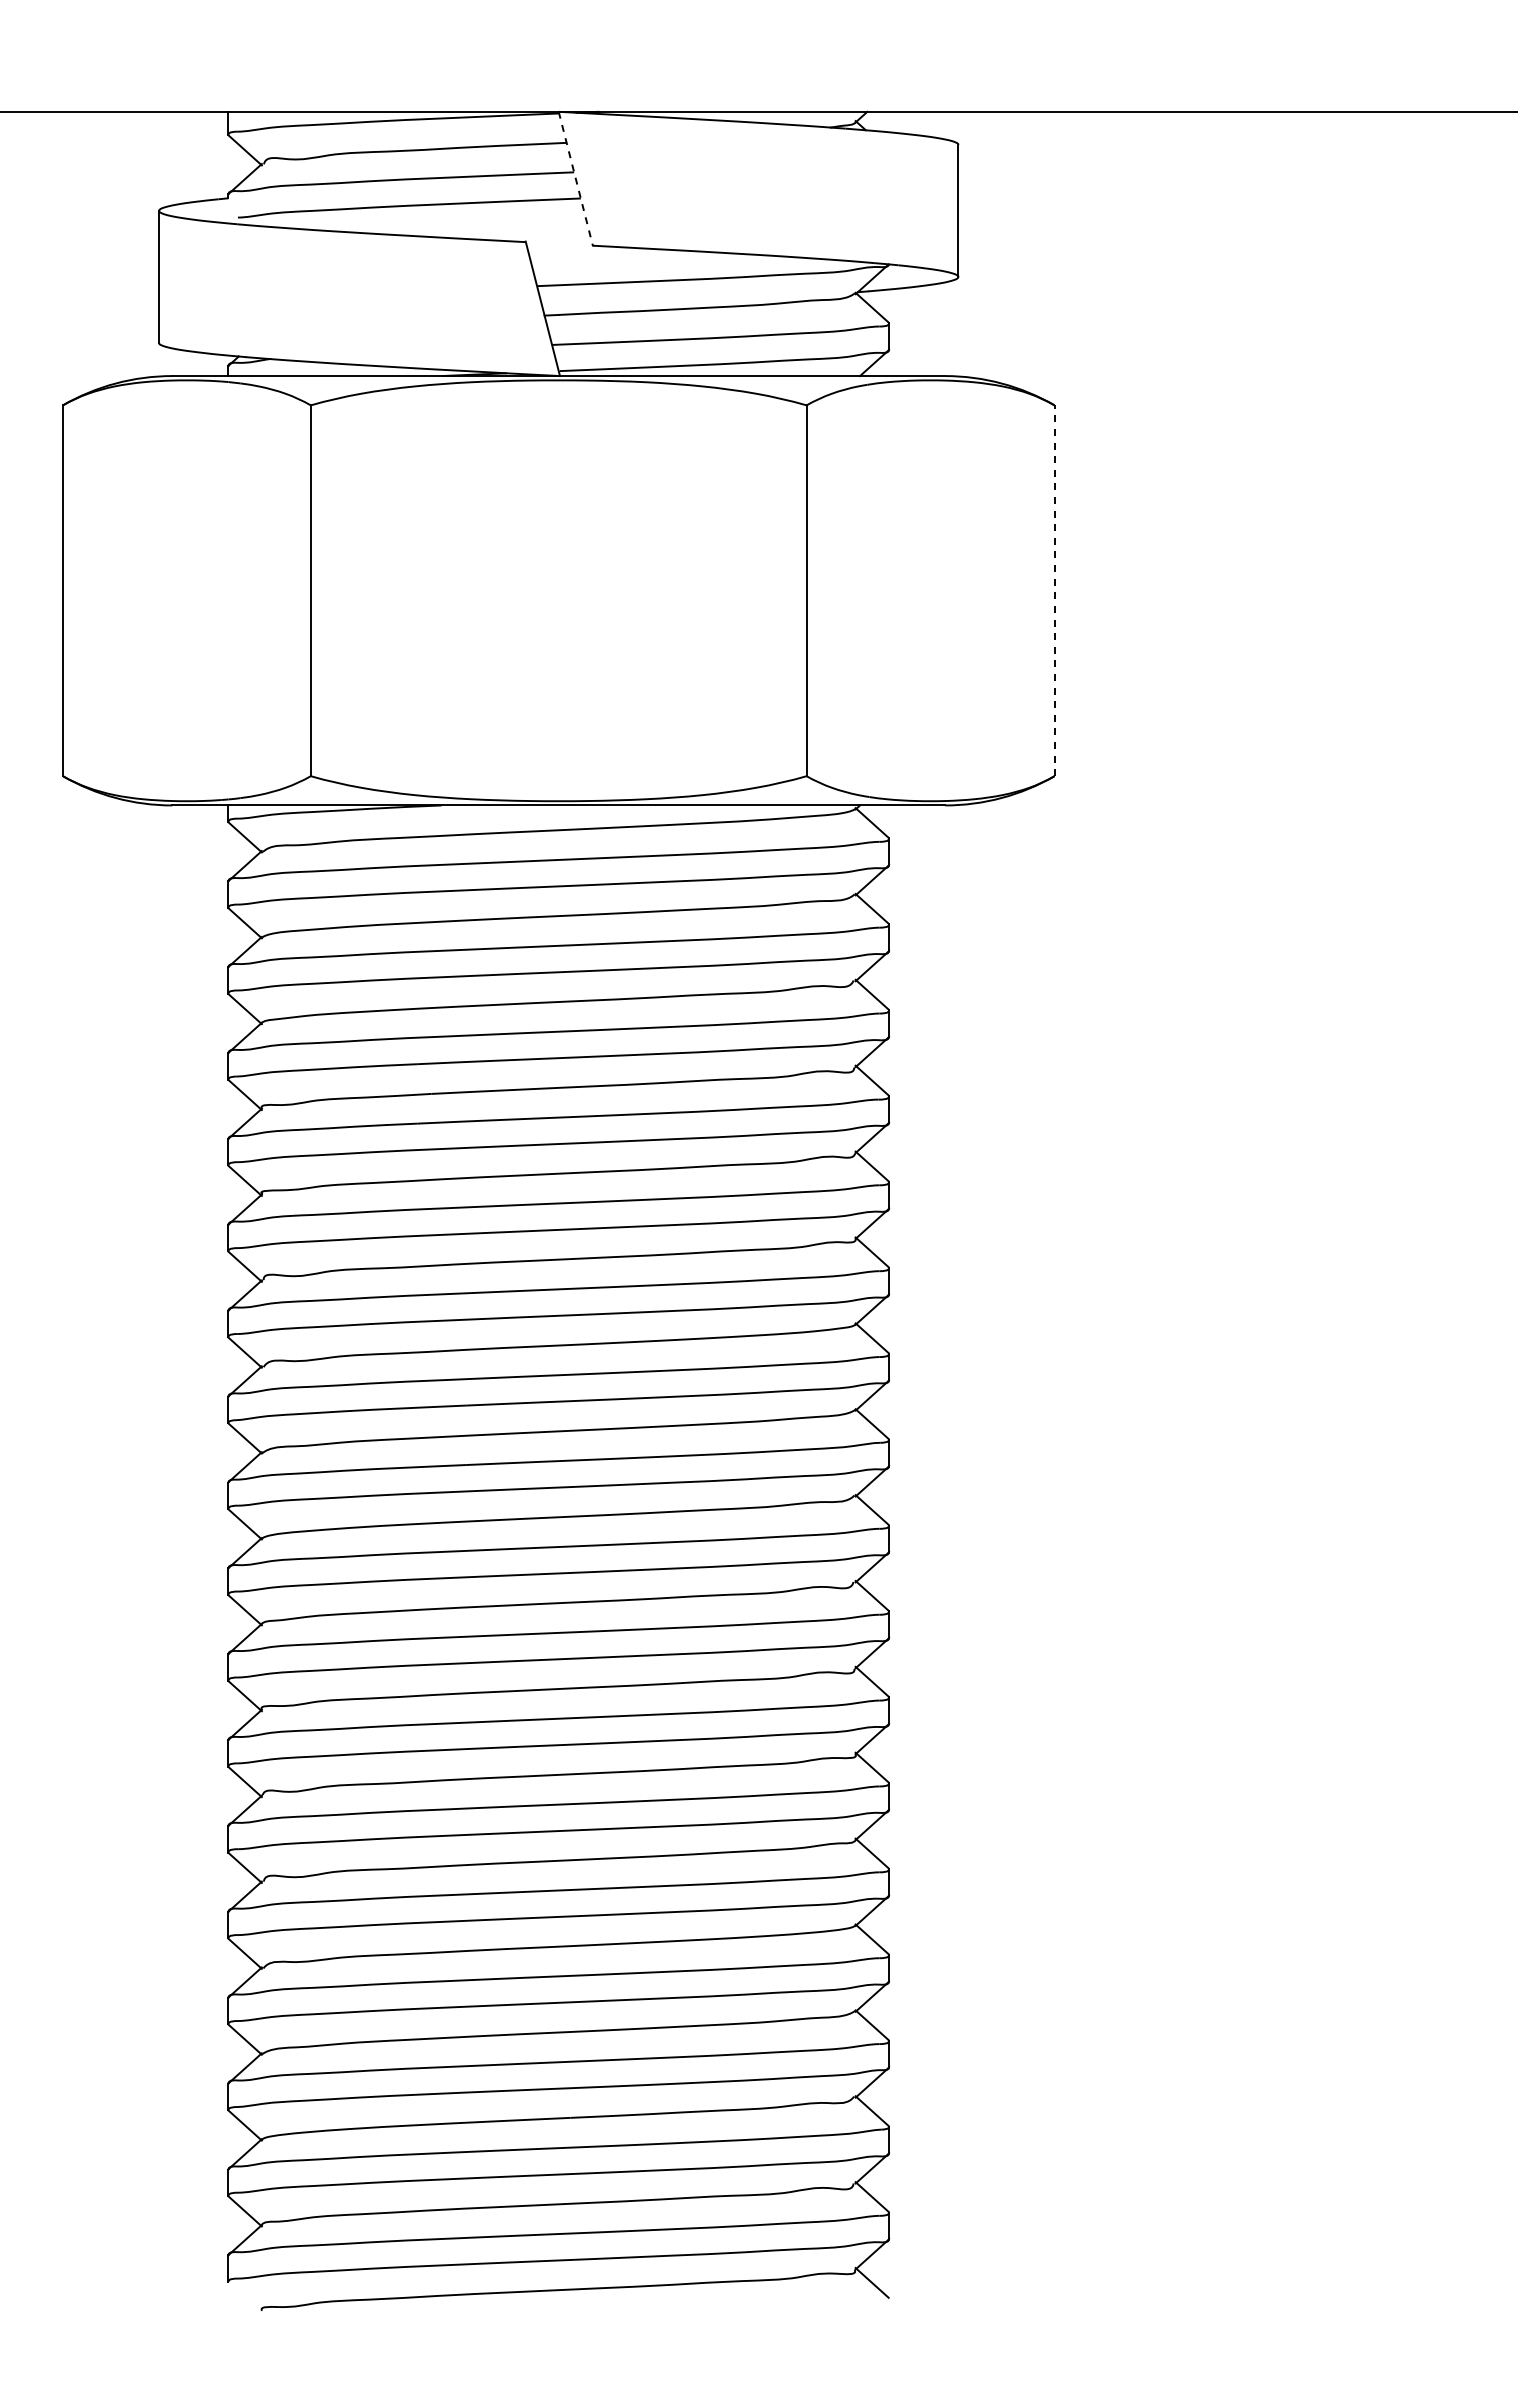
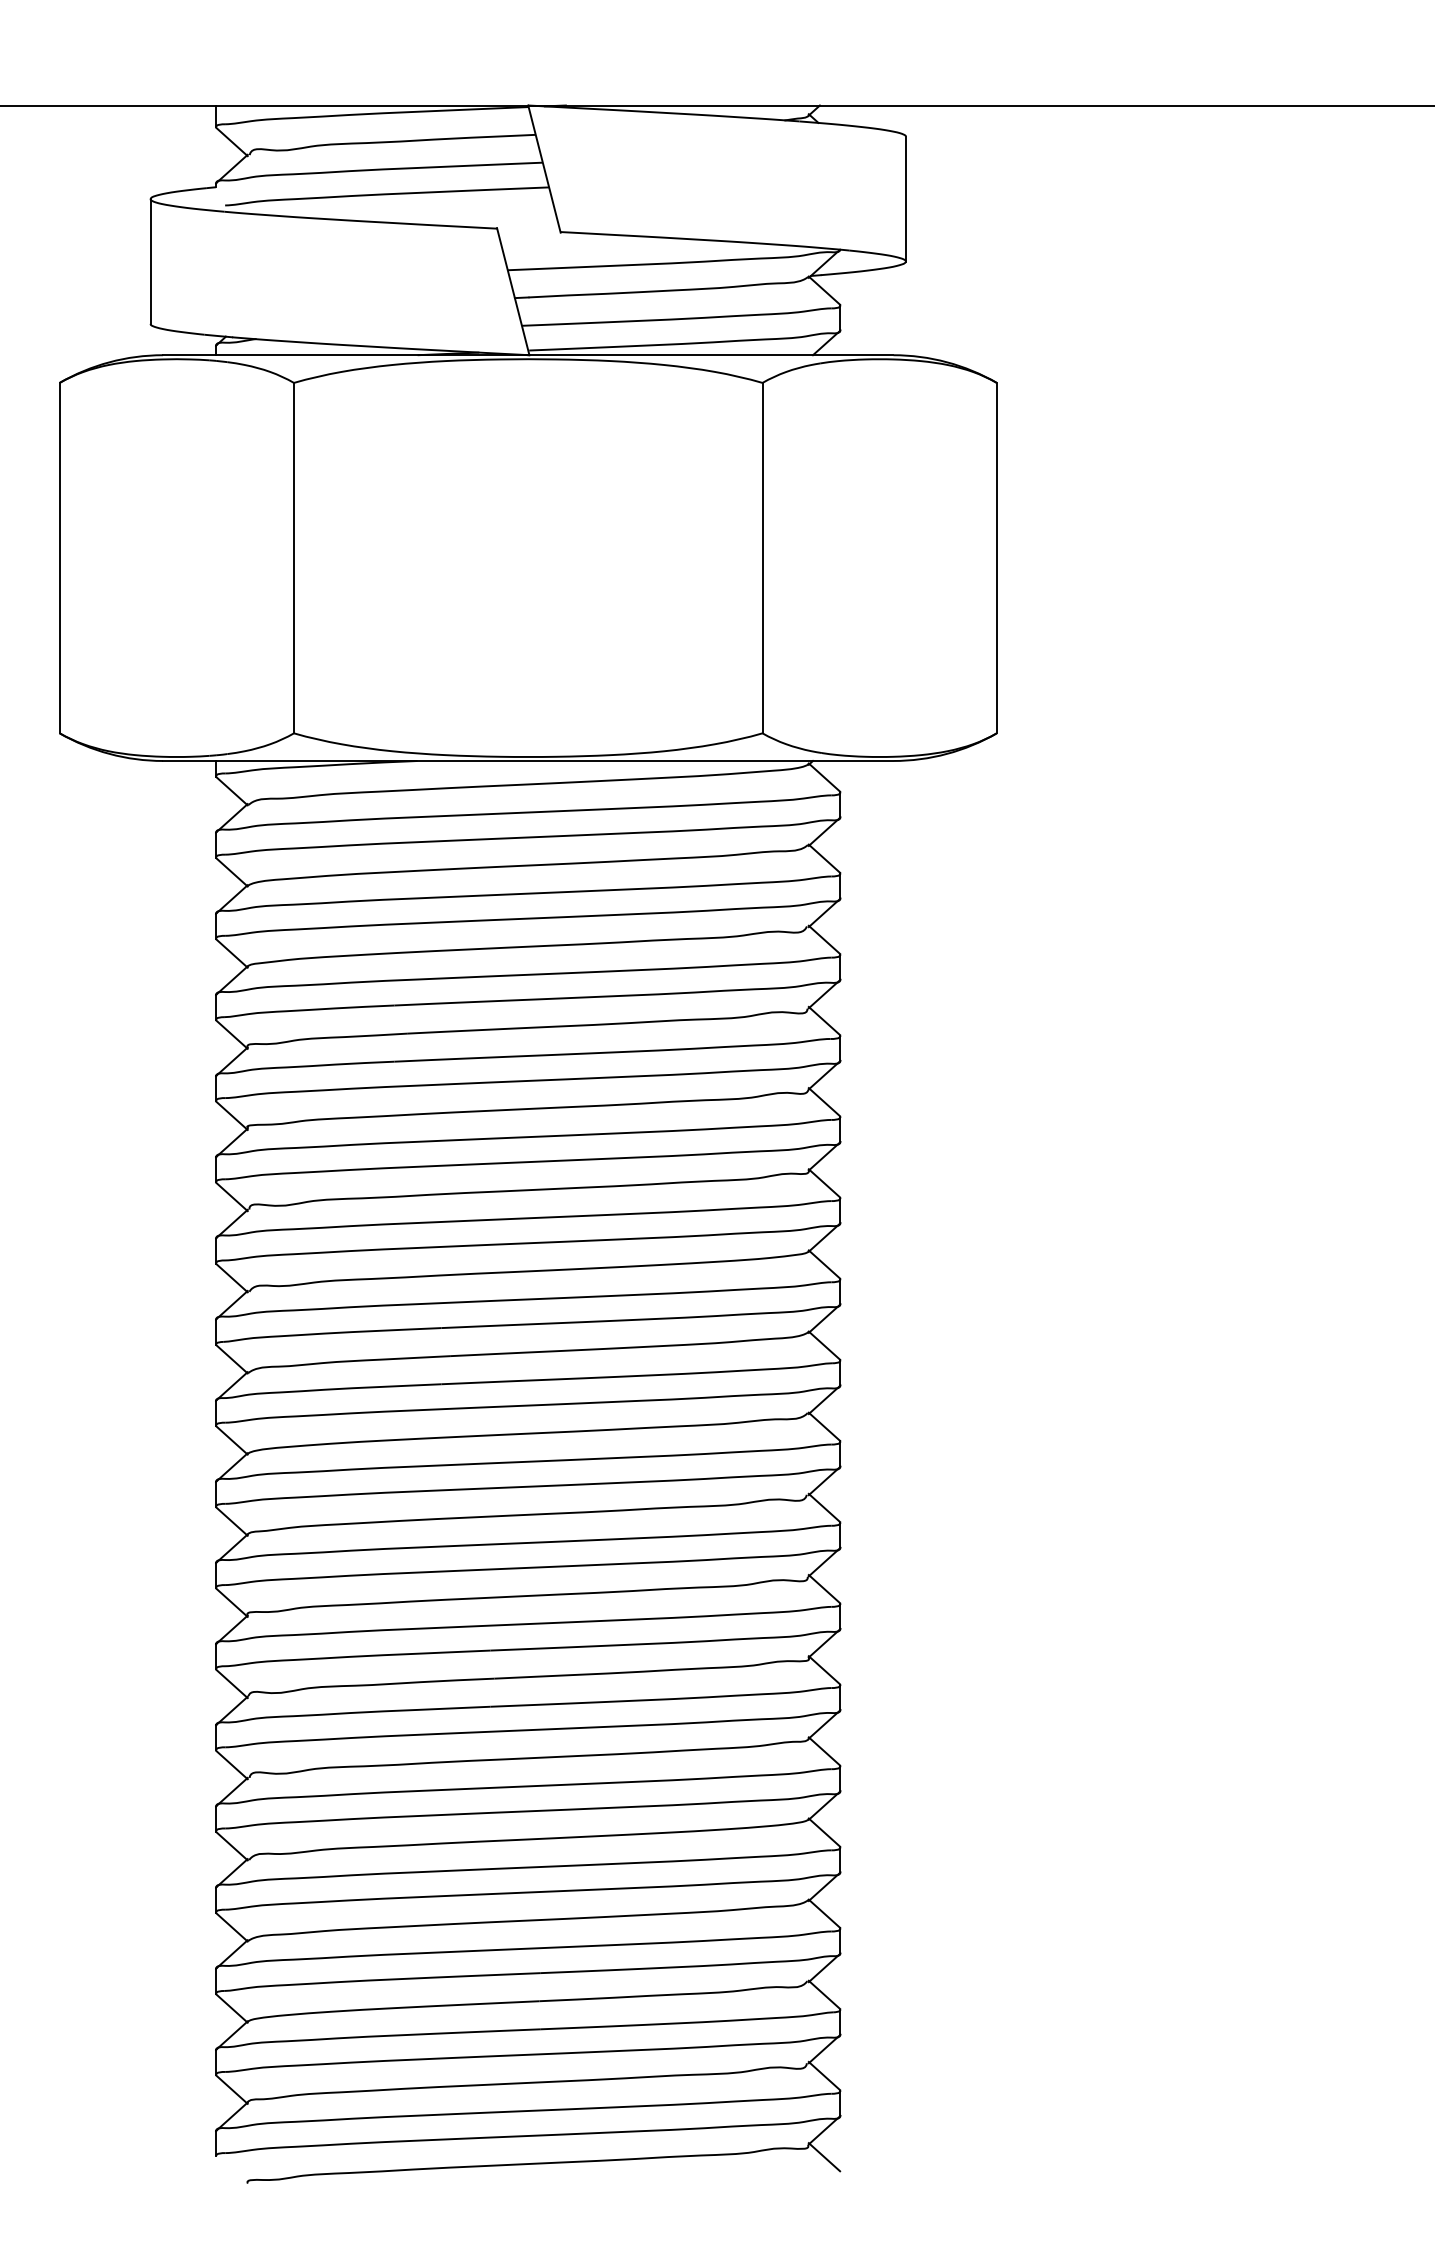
line: (576, 179) -> (545, 169), dashed -> solid
line: (1054, 590) -> (996, 557), dashed -> solid

